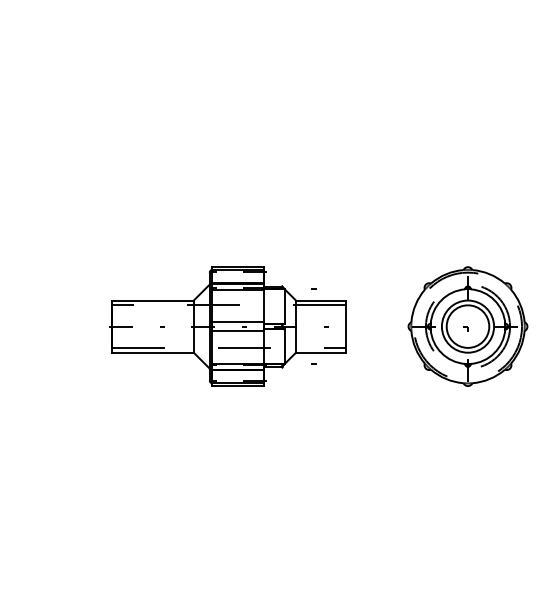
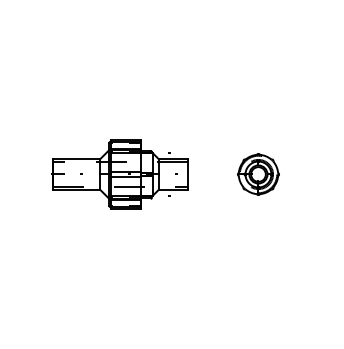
part: (468, 326) -> (258, 174), size x0.6

